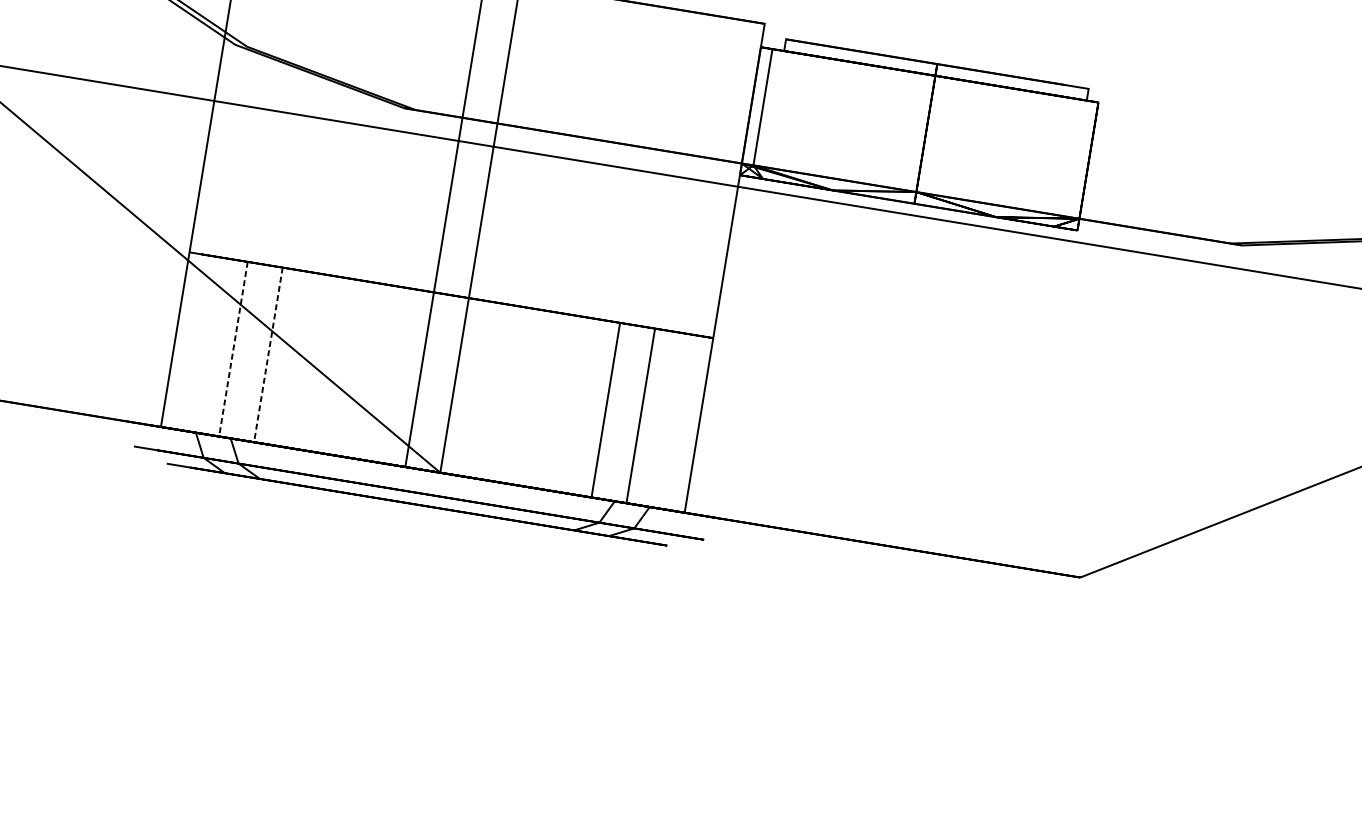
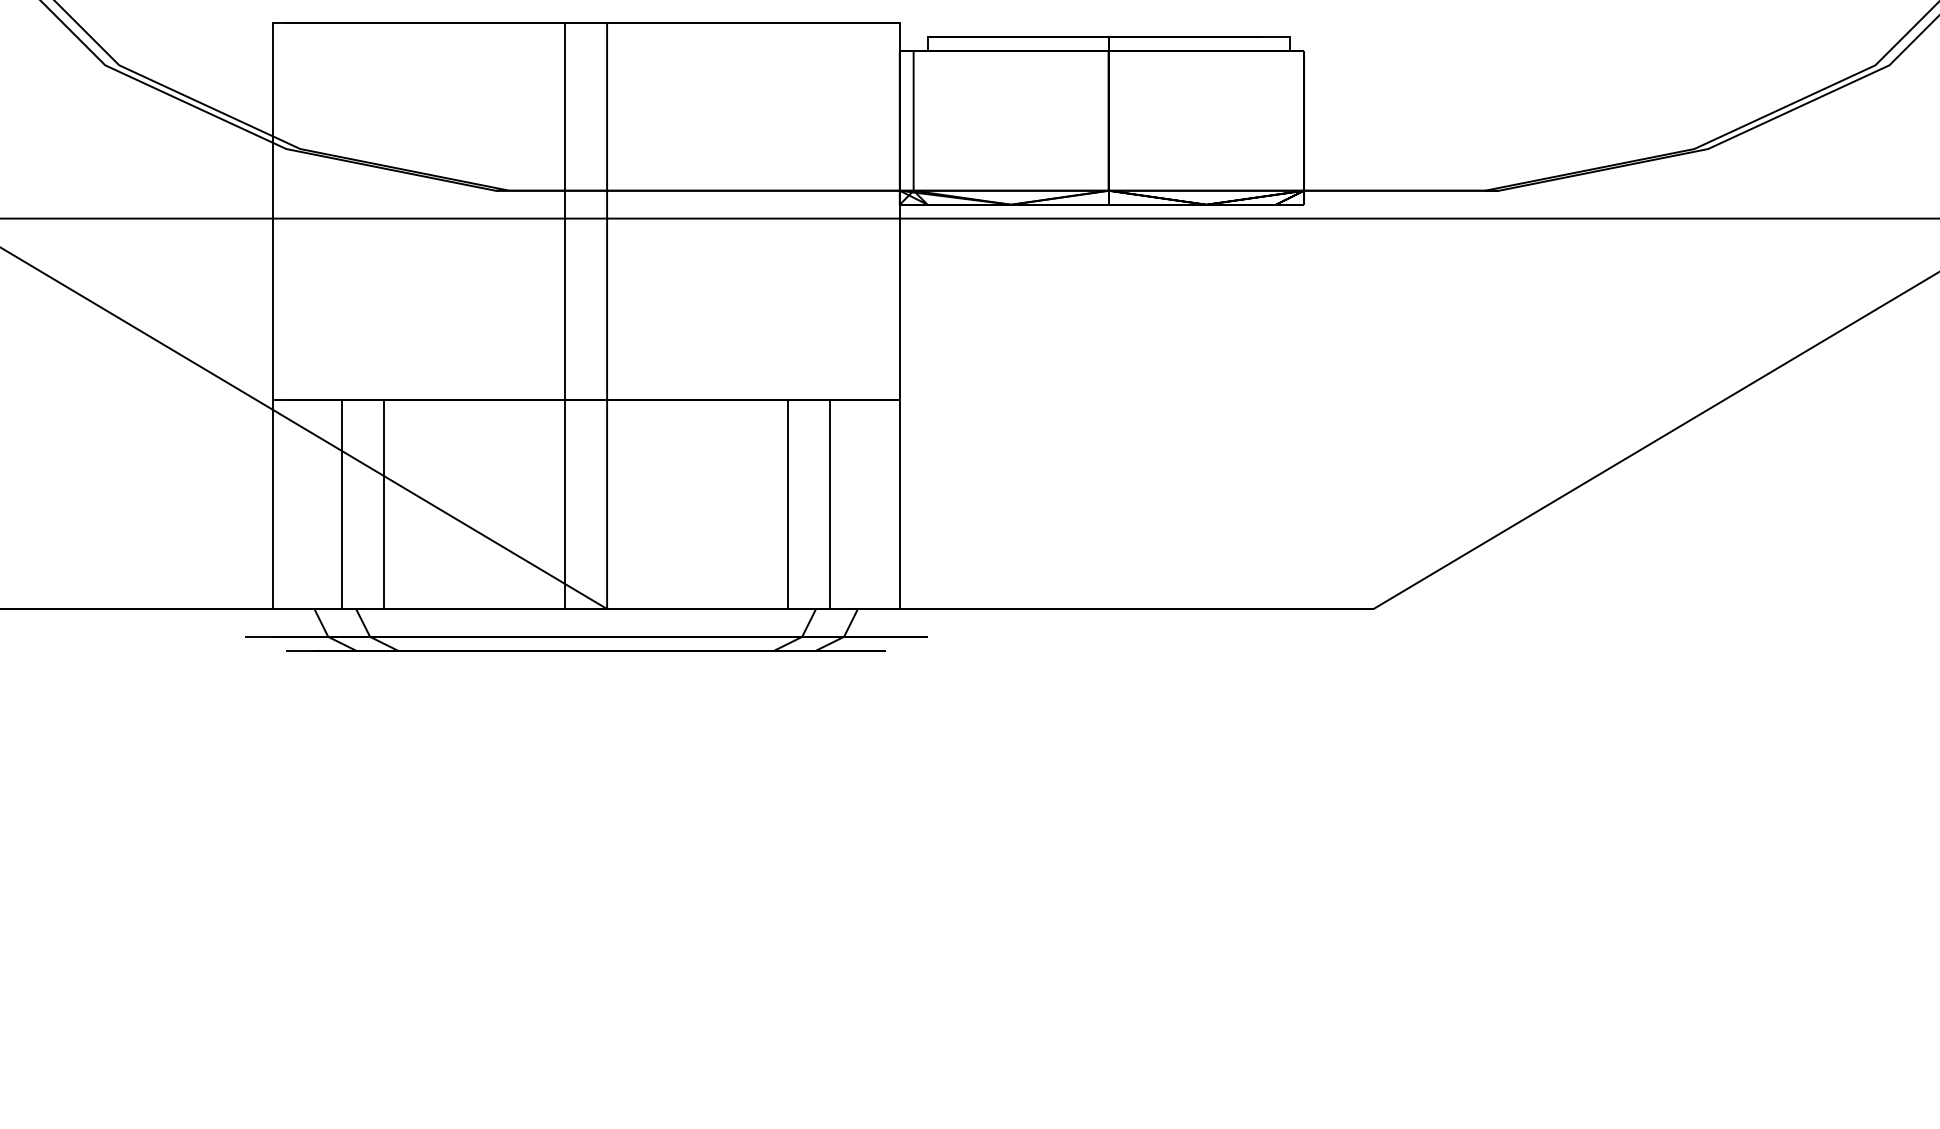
line: (233, 349) -> (342, 504), dashed -> solid
line: (268, 355) -> (384, 504), dashed -> solid

